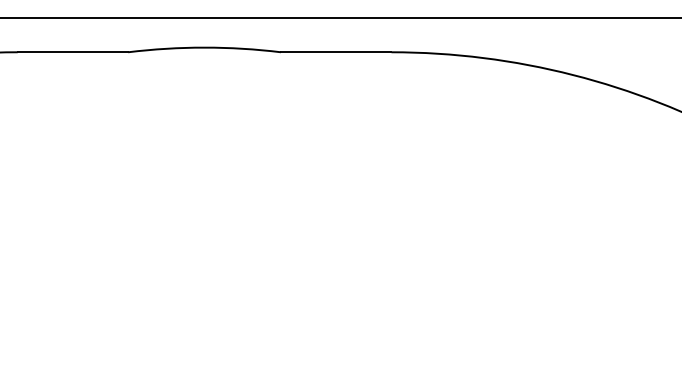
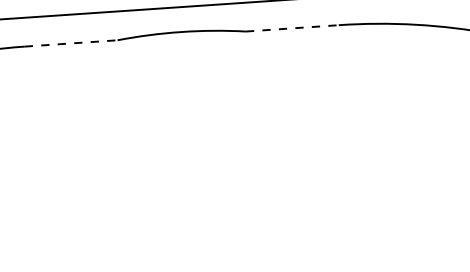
line: (73, 52) -> (71, 43), solid -> dashed
line: (336, 52) -> (292, 28), solid -> dashed

